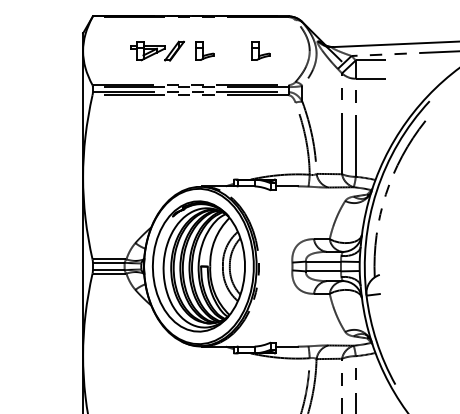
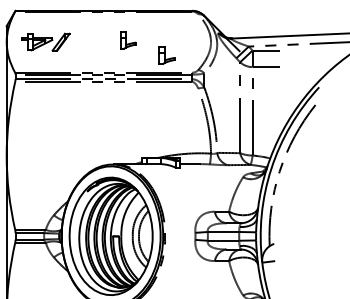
part: (157, 50) -> (45, 41), moved
part: (204, 50) -> (127, 39), moved
part: (260, 50) -> (166, 55), moved

